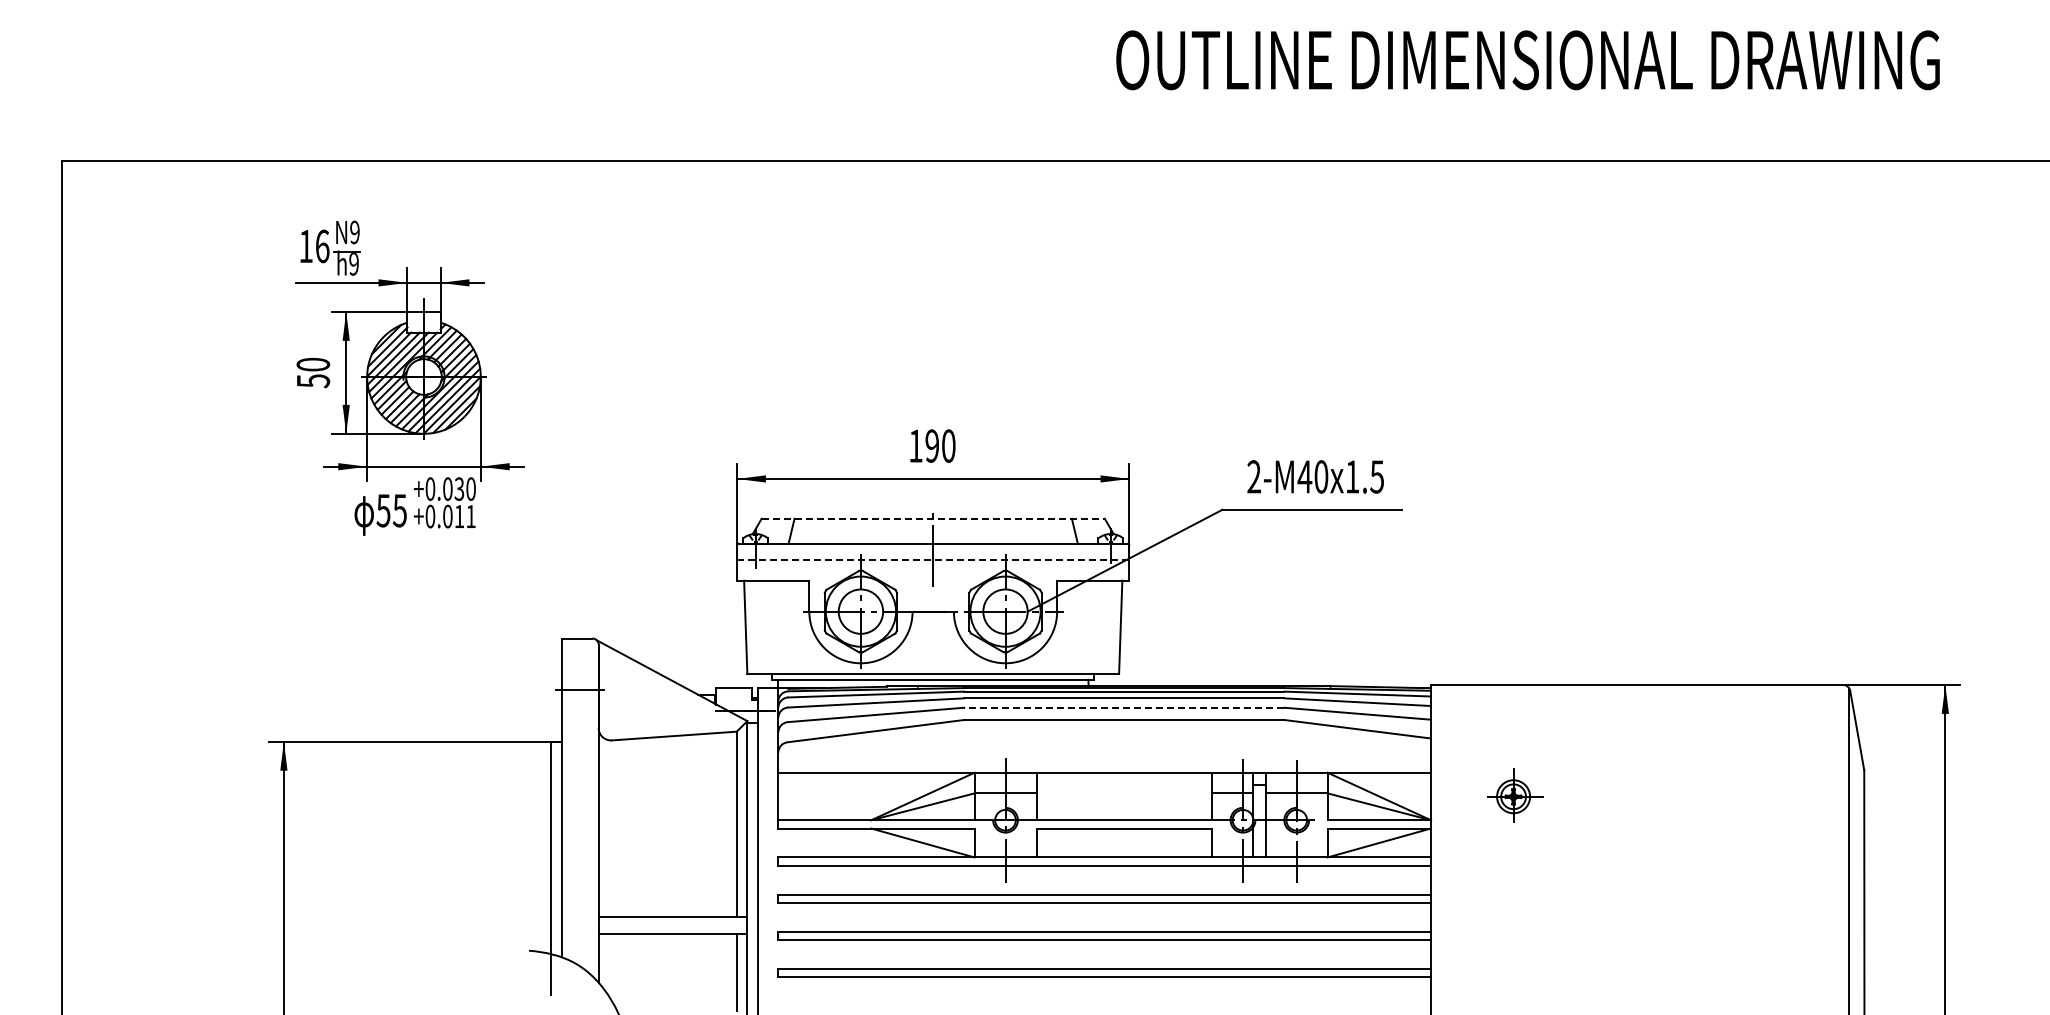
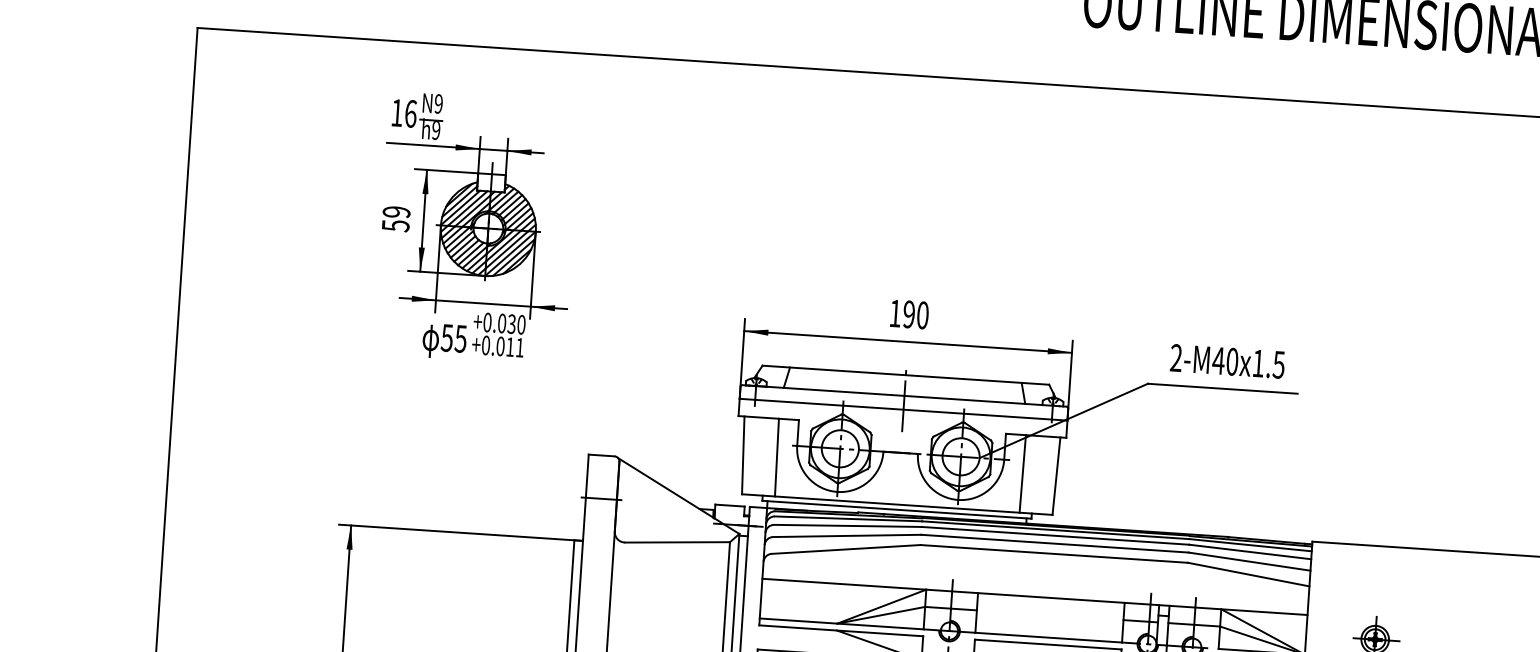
text: (313, 364) -> (396, 212), 50 -> 59
line: (933, 518) -> (906, 375), dashed -> solid
line: (933, 560) -> (903, 410), dashed -> solid
line: (785, 626) -> (776, 457), added
line: (1080, 626) -> (1022, 473), added
line: (1123, 707) -> (1054, 543), dashed -> solid

